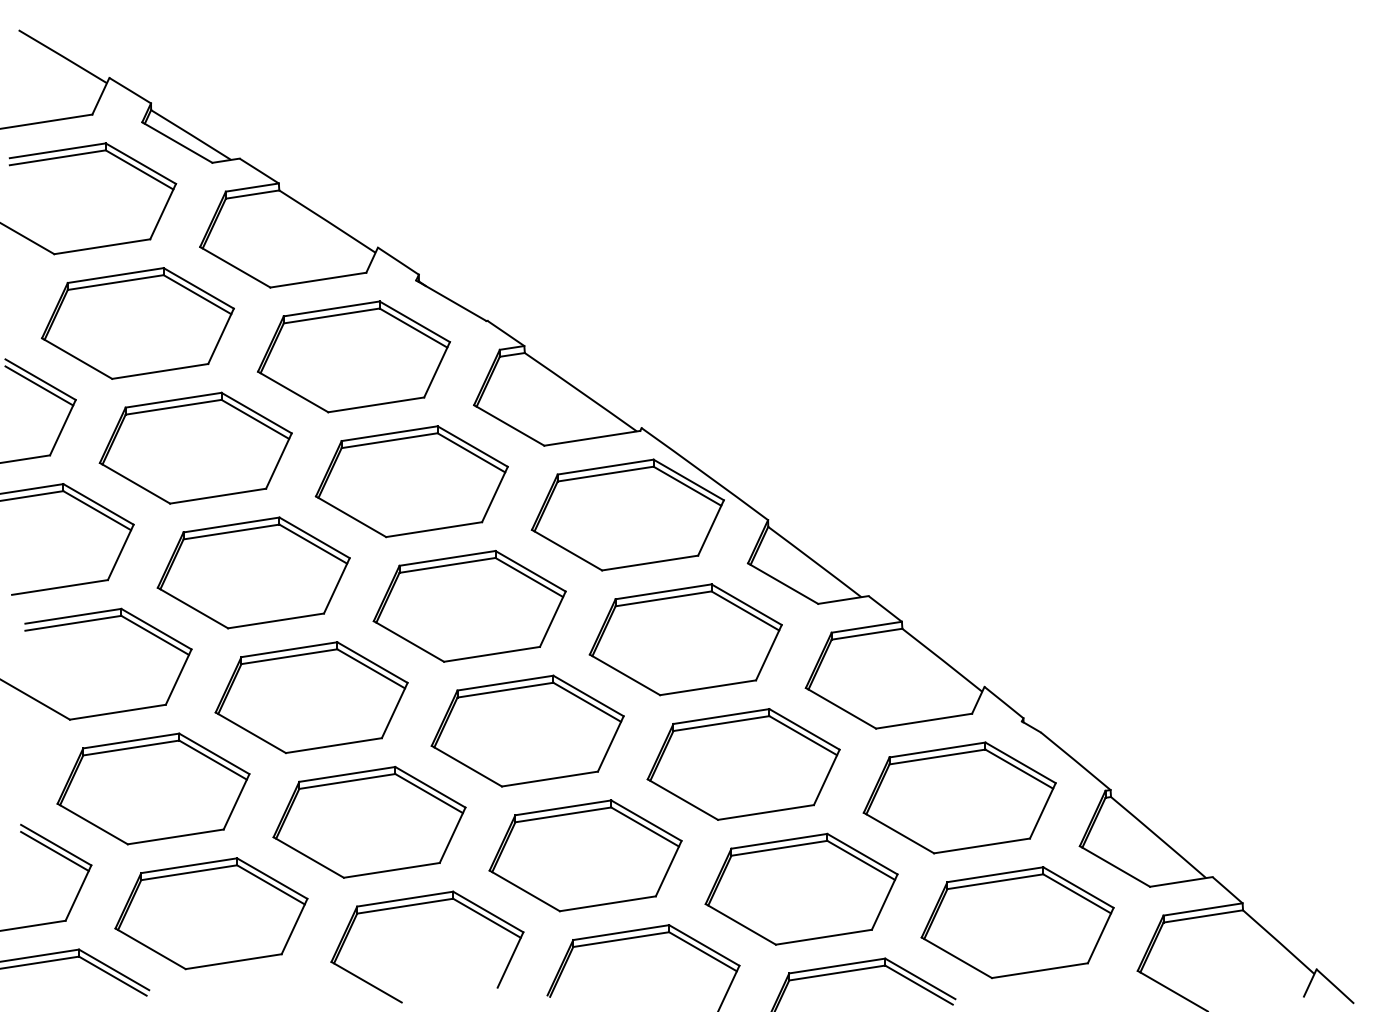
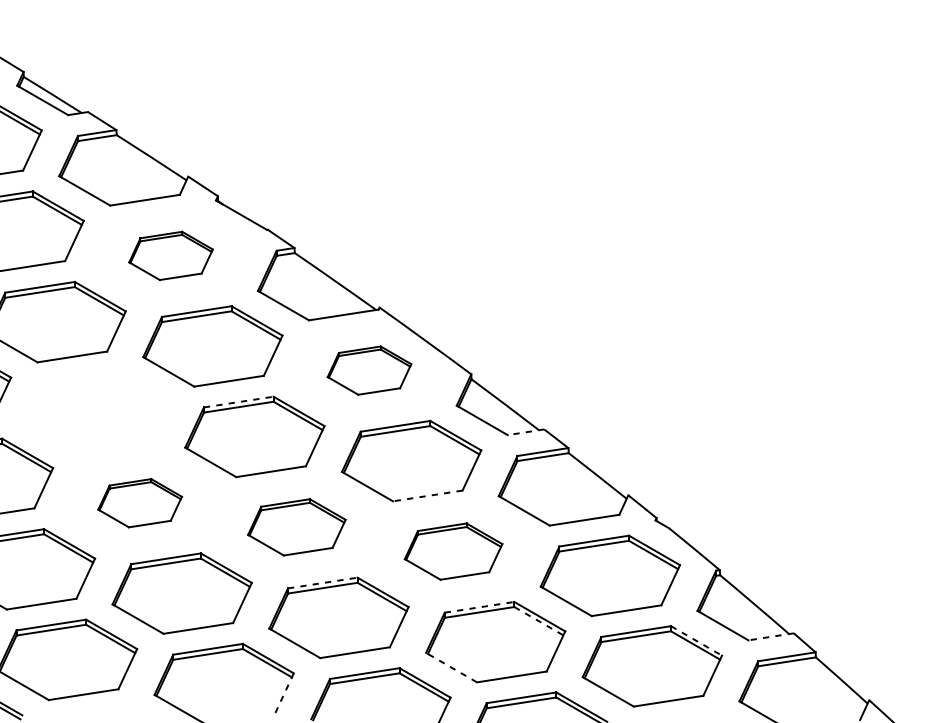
part: (354, 356) -> (171, 255), size x0.6
part: (627, 514) -> (369, 370), size x0.6
line: (447, 558) -> (238, 402), solid -> dashed
part: (253, 572) -> (98, 412), removed
line: (843, 599) -> (526, 431), solid -> dashed
line: (708, 687) -> (428, 495), solid -> dashed
part: (311, 697) -> (140, 503), size x0.6
part: (527, 730) -> (296, 526), size x0.7
part: (743, 764) -> (453, 551), size x0.7
line: (563, 807) -> (322, 582), solid -> dashed
line: (779, 841) -> (479, 607), solid -> dashed
line: (861, 860) -> (539, 621), solid -> dashed
line: (1181, 881) -> (771, 636), solid -> dashed
line: (1078, 887) -> (696, 640), solid -> dashed
line: (740, 924) -> (451, 667), solid -> dashed
line: (510, 960) -> (284, 693), solid -> dashed

